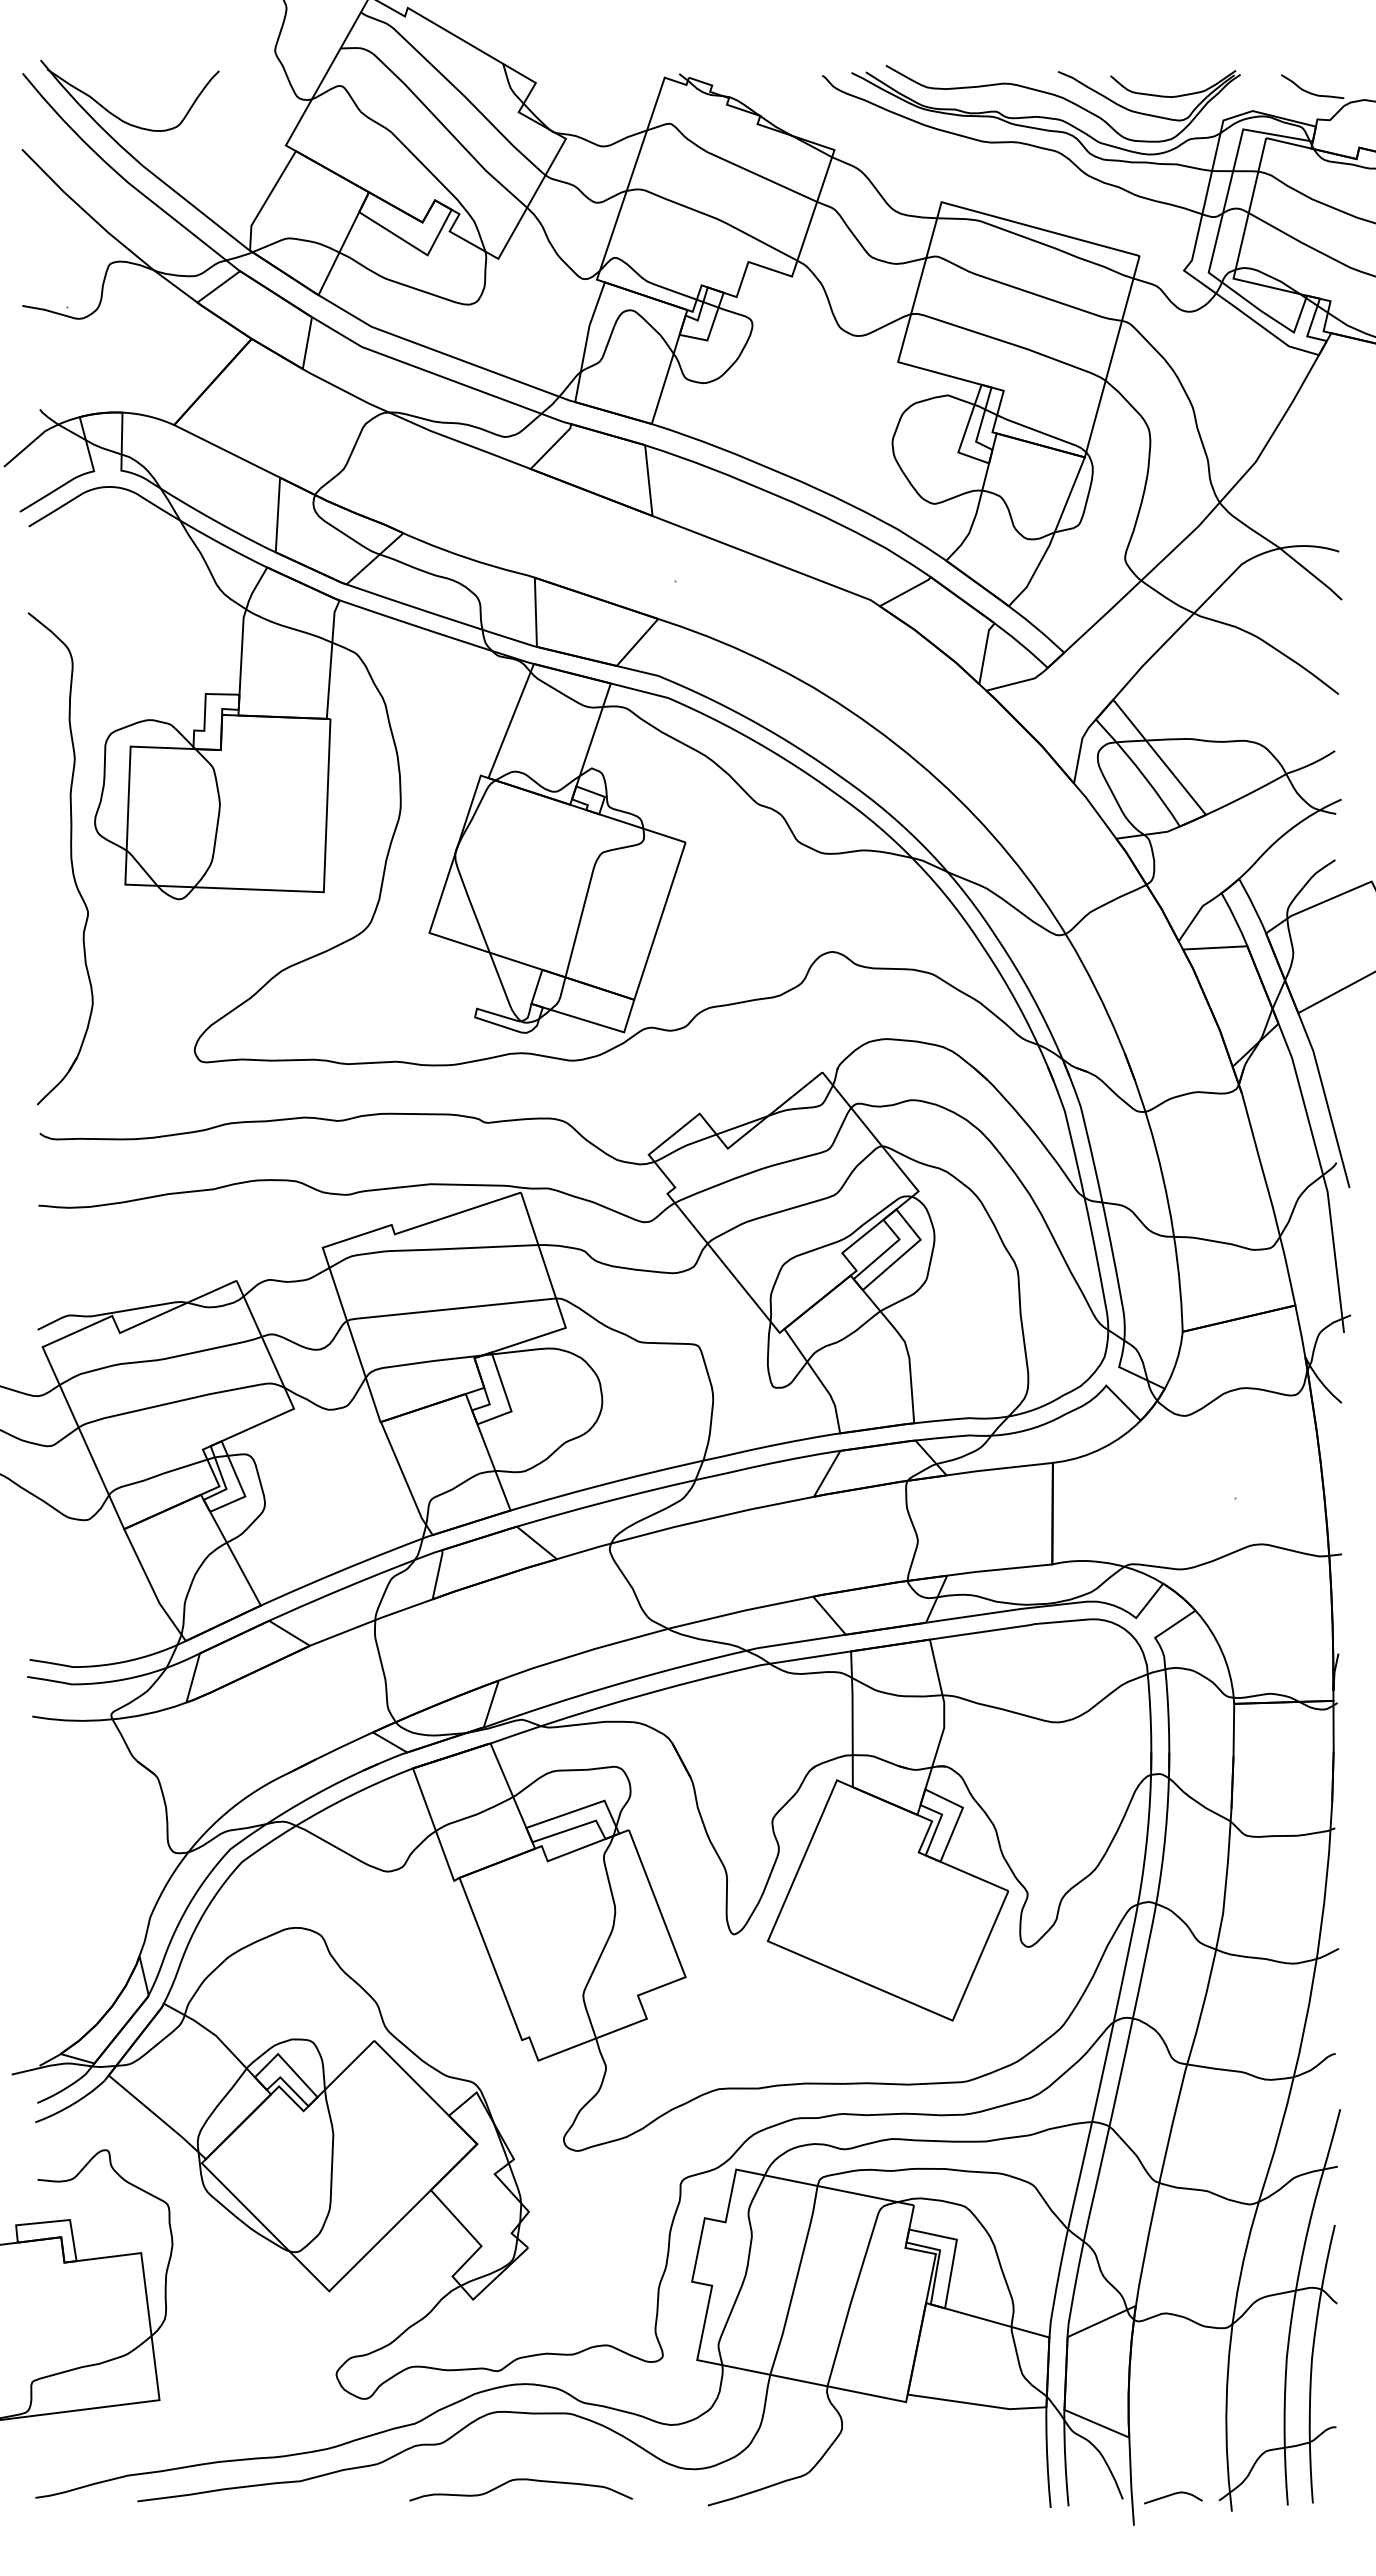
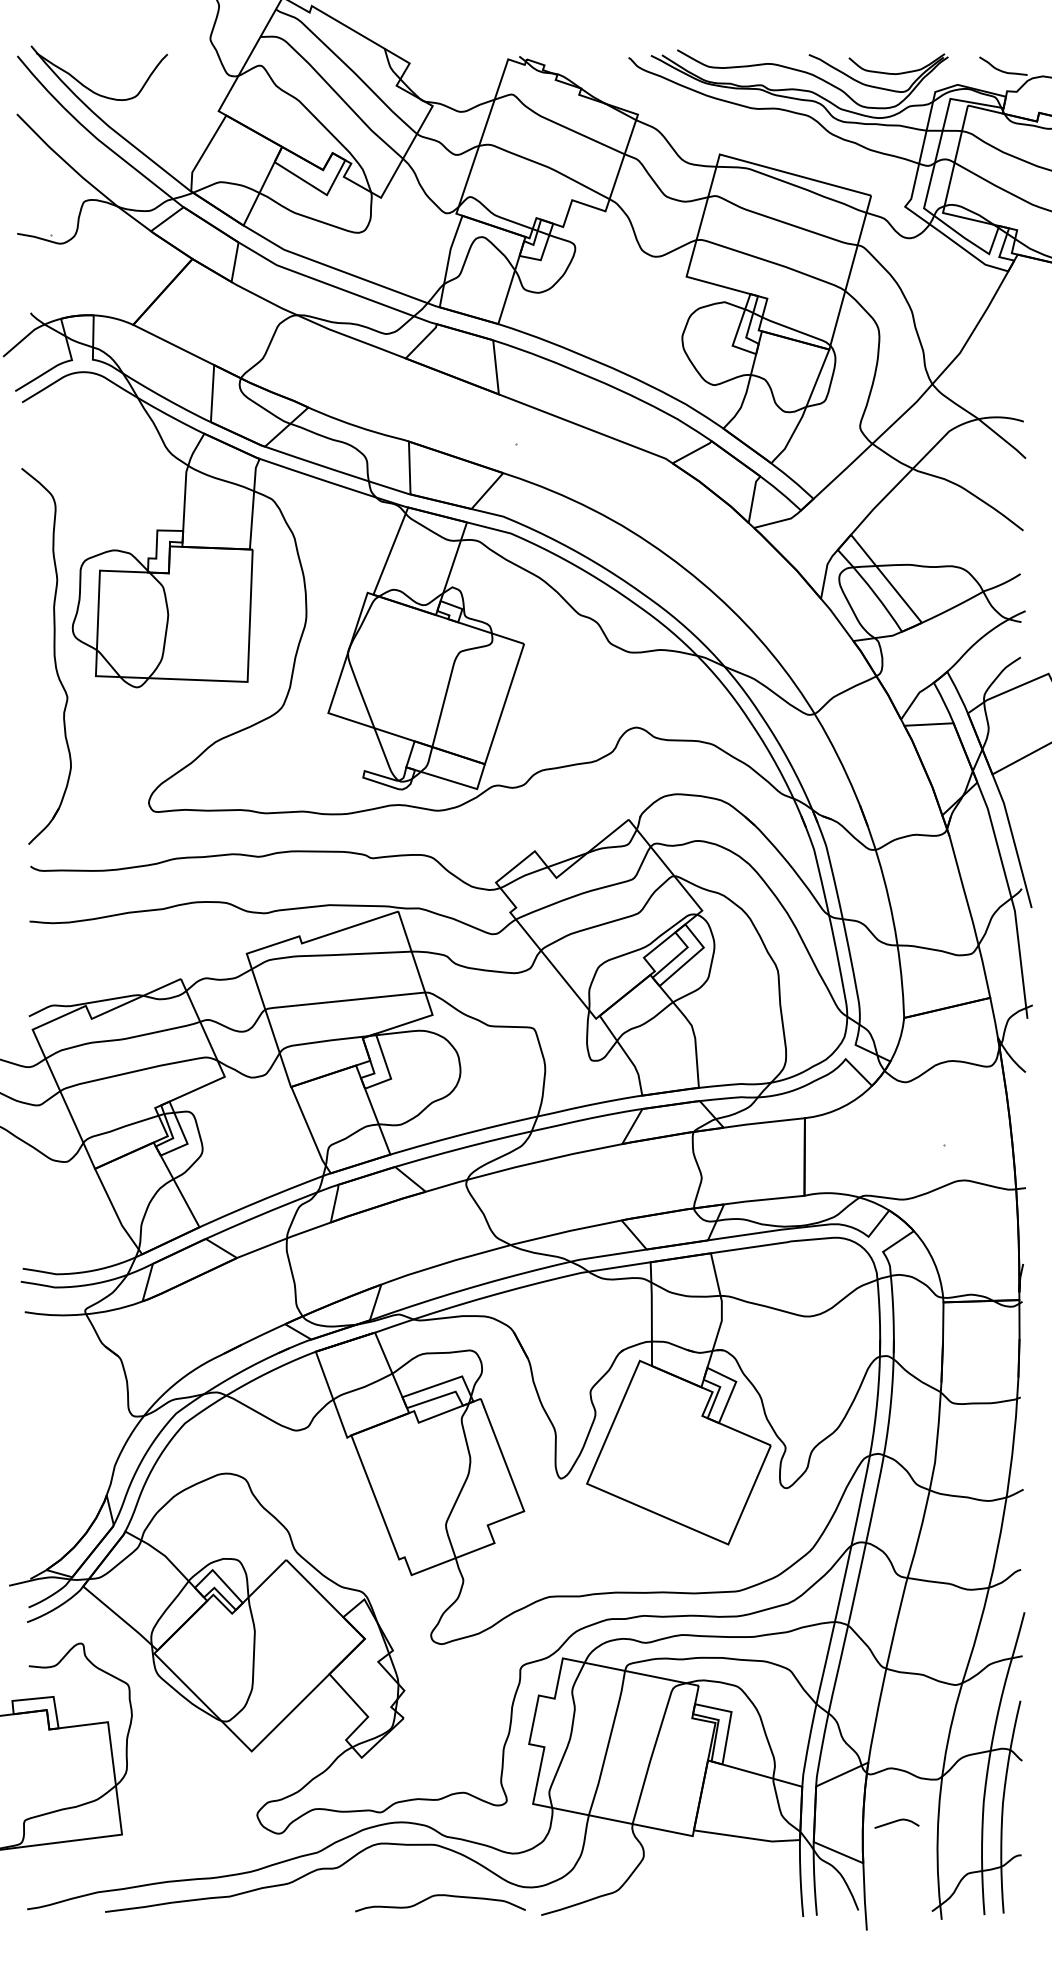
curve: (520, 2480) -> (440, 1896), moved
curve: (1173, 2495) -> (897, 1821), moved

